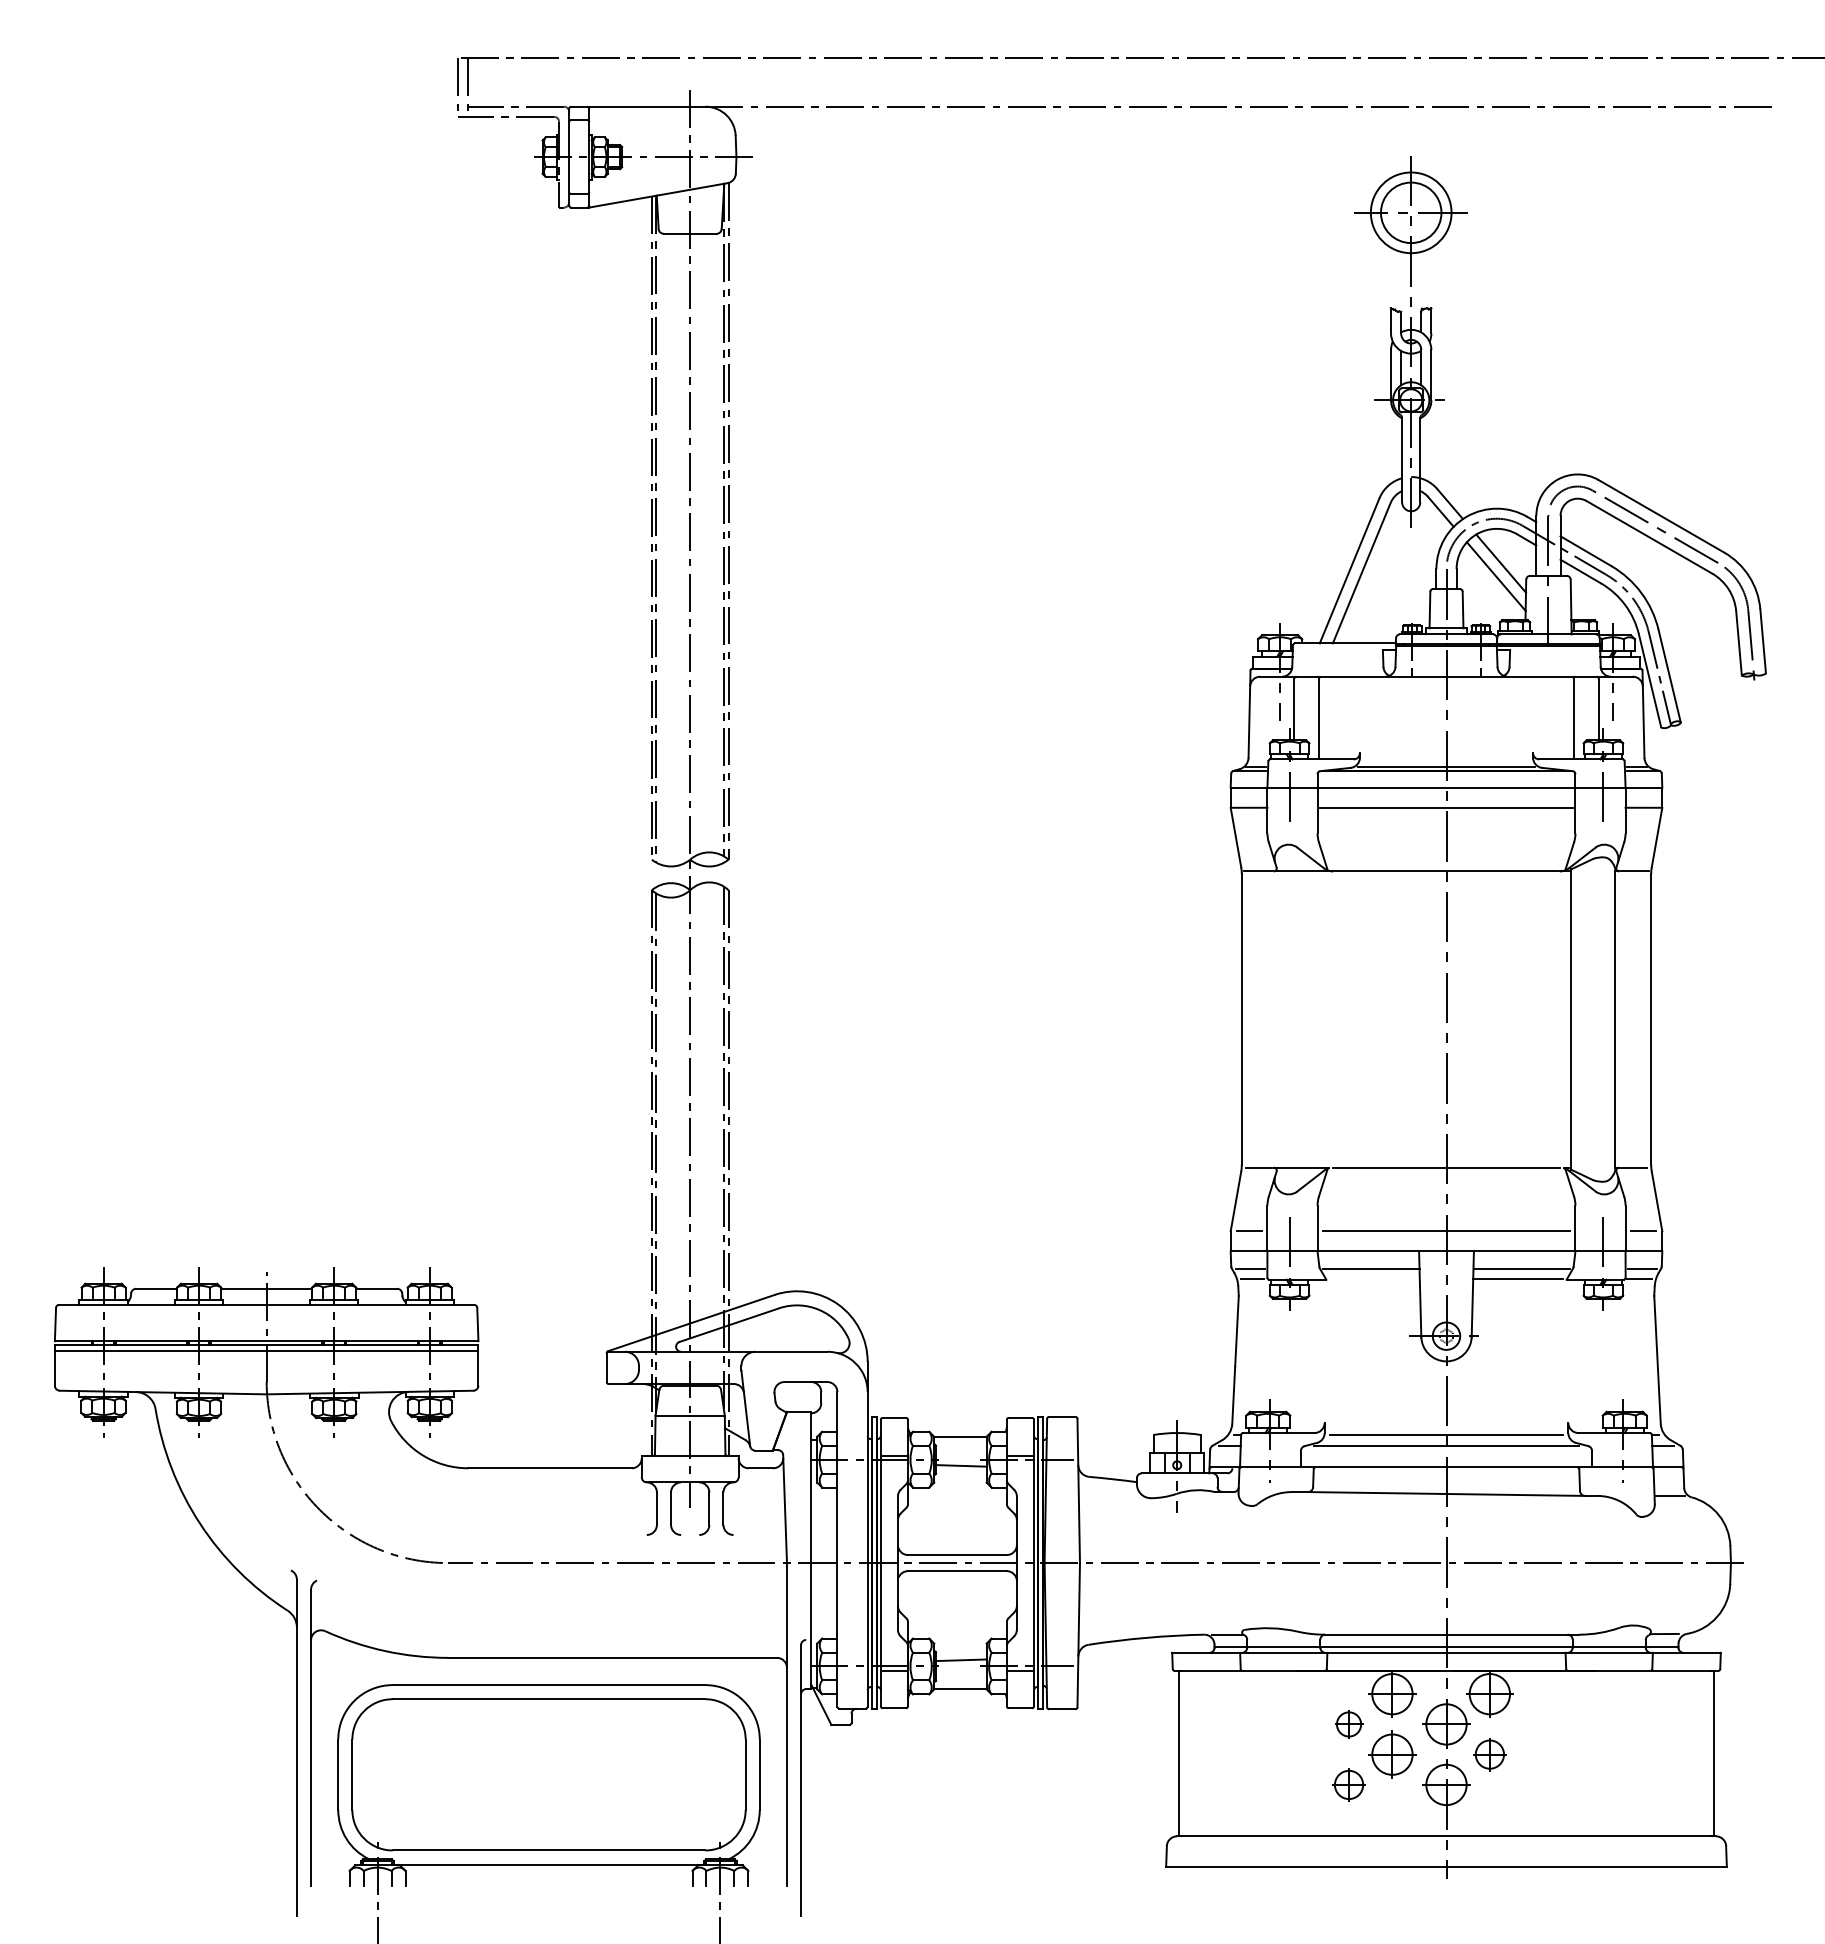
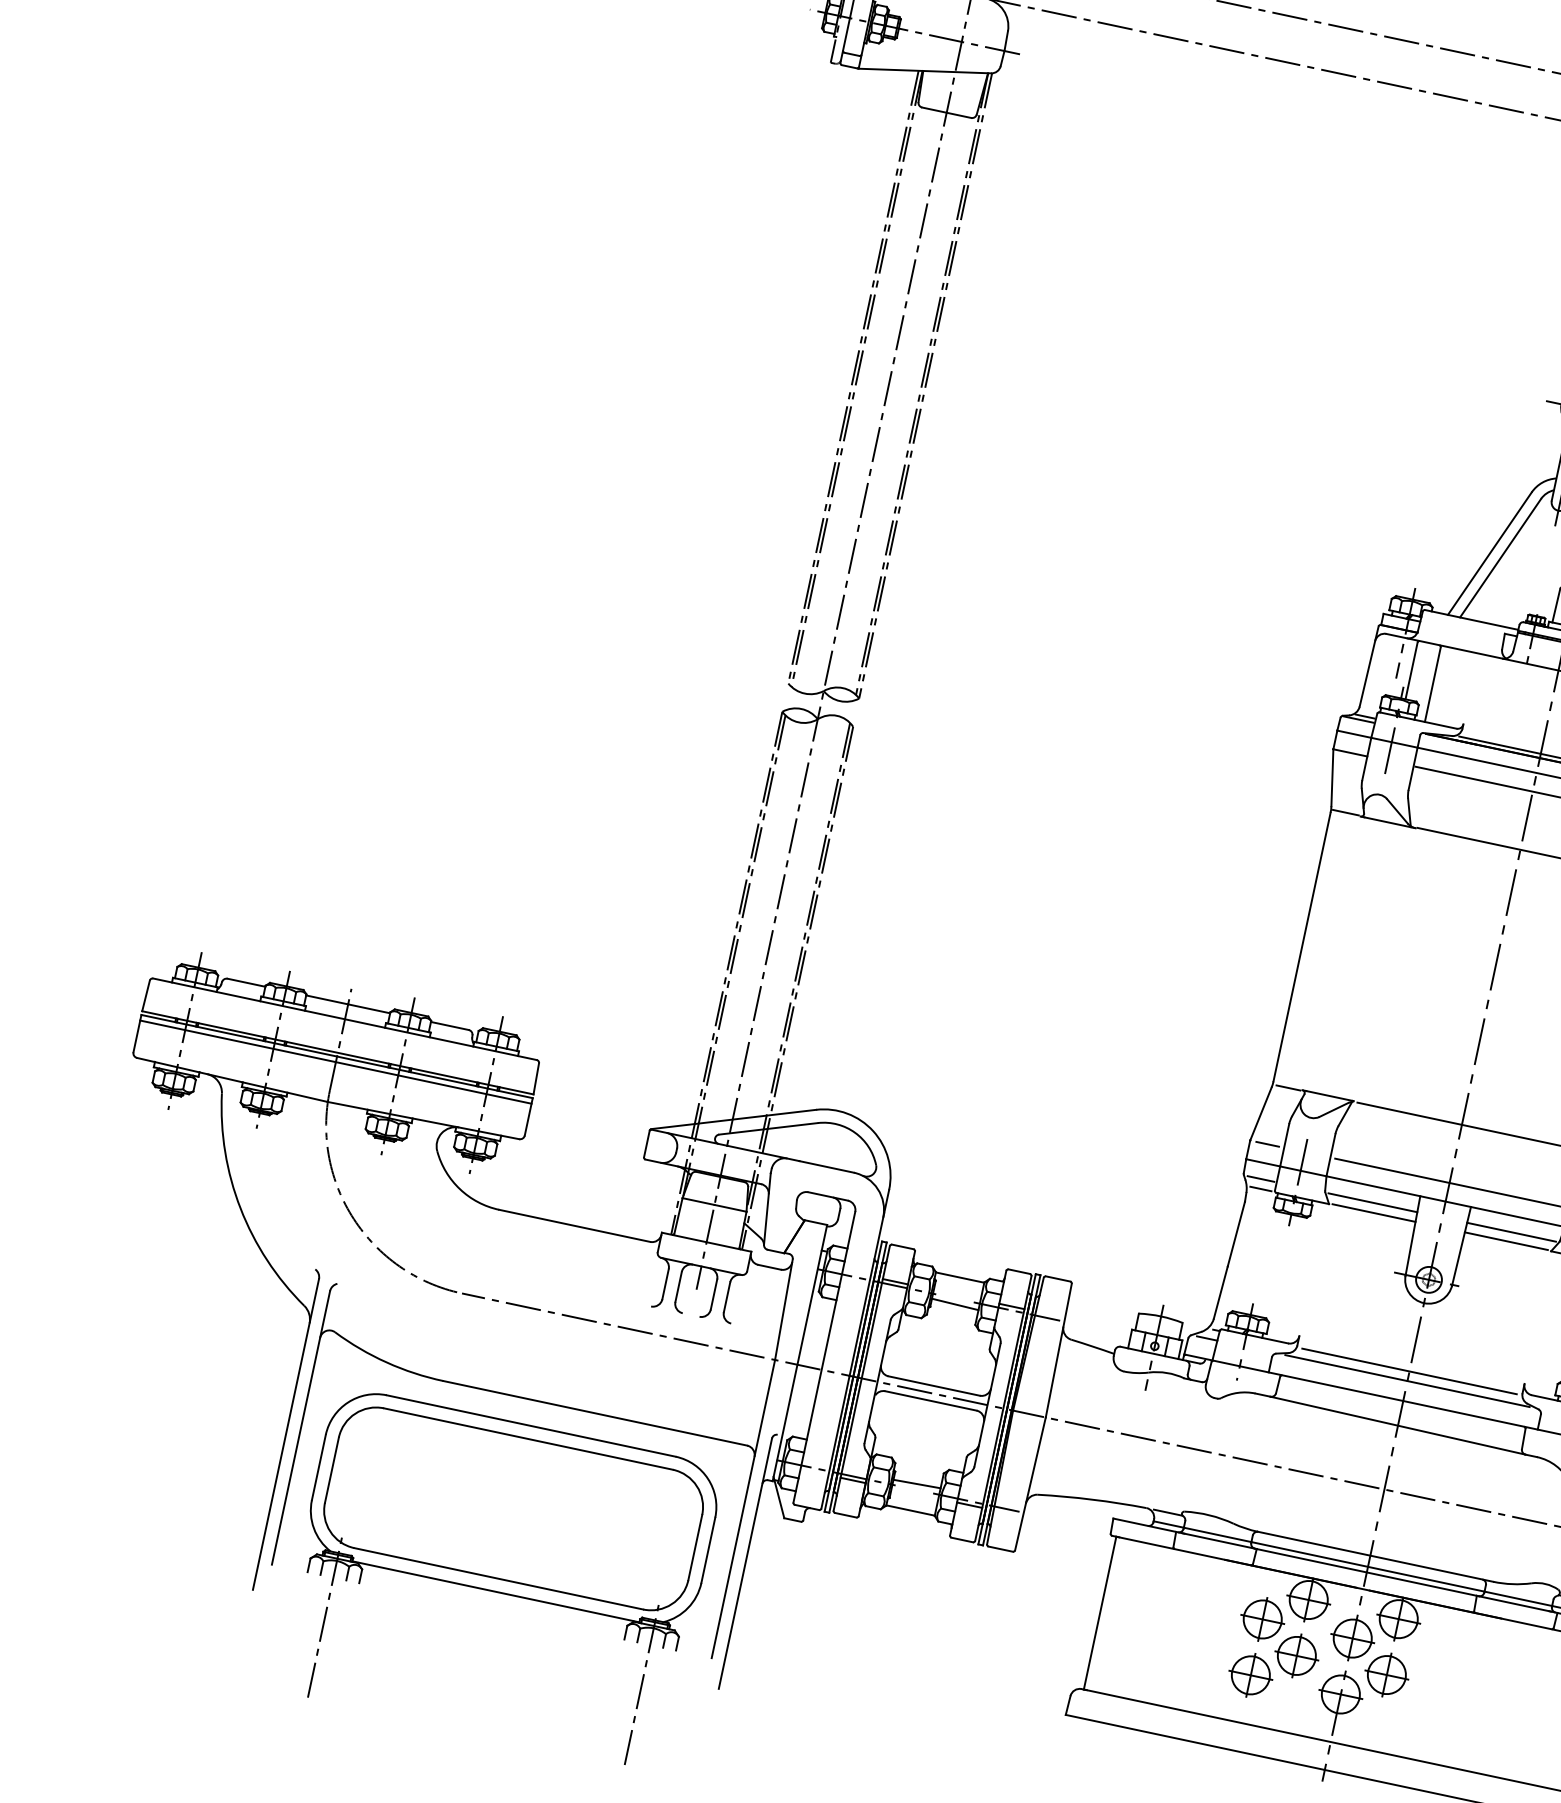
line: (1374, 1279) -> (1373, 1213), added
part: (1348, 1724) -> (1262, 1619), size x1.67
part: (1489, 1754) -> (1386, 1674), size x1.43
part: (1348, 1784) -> (1250, 1674), size x1.43

